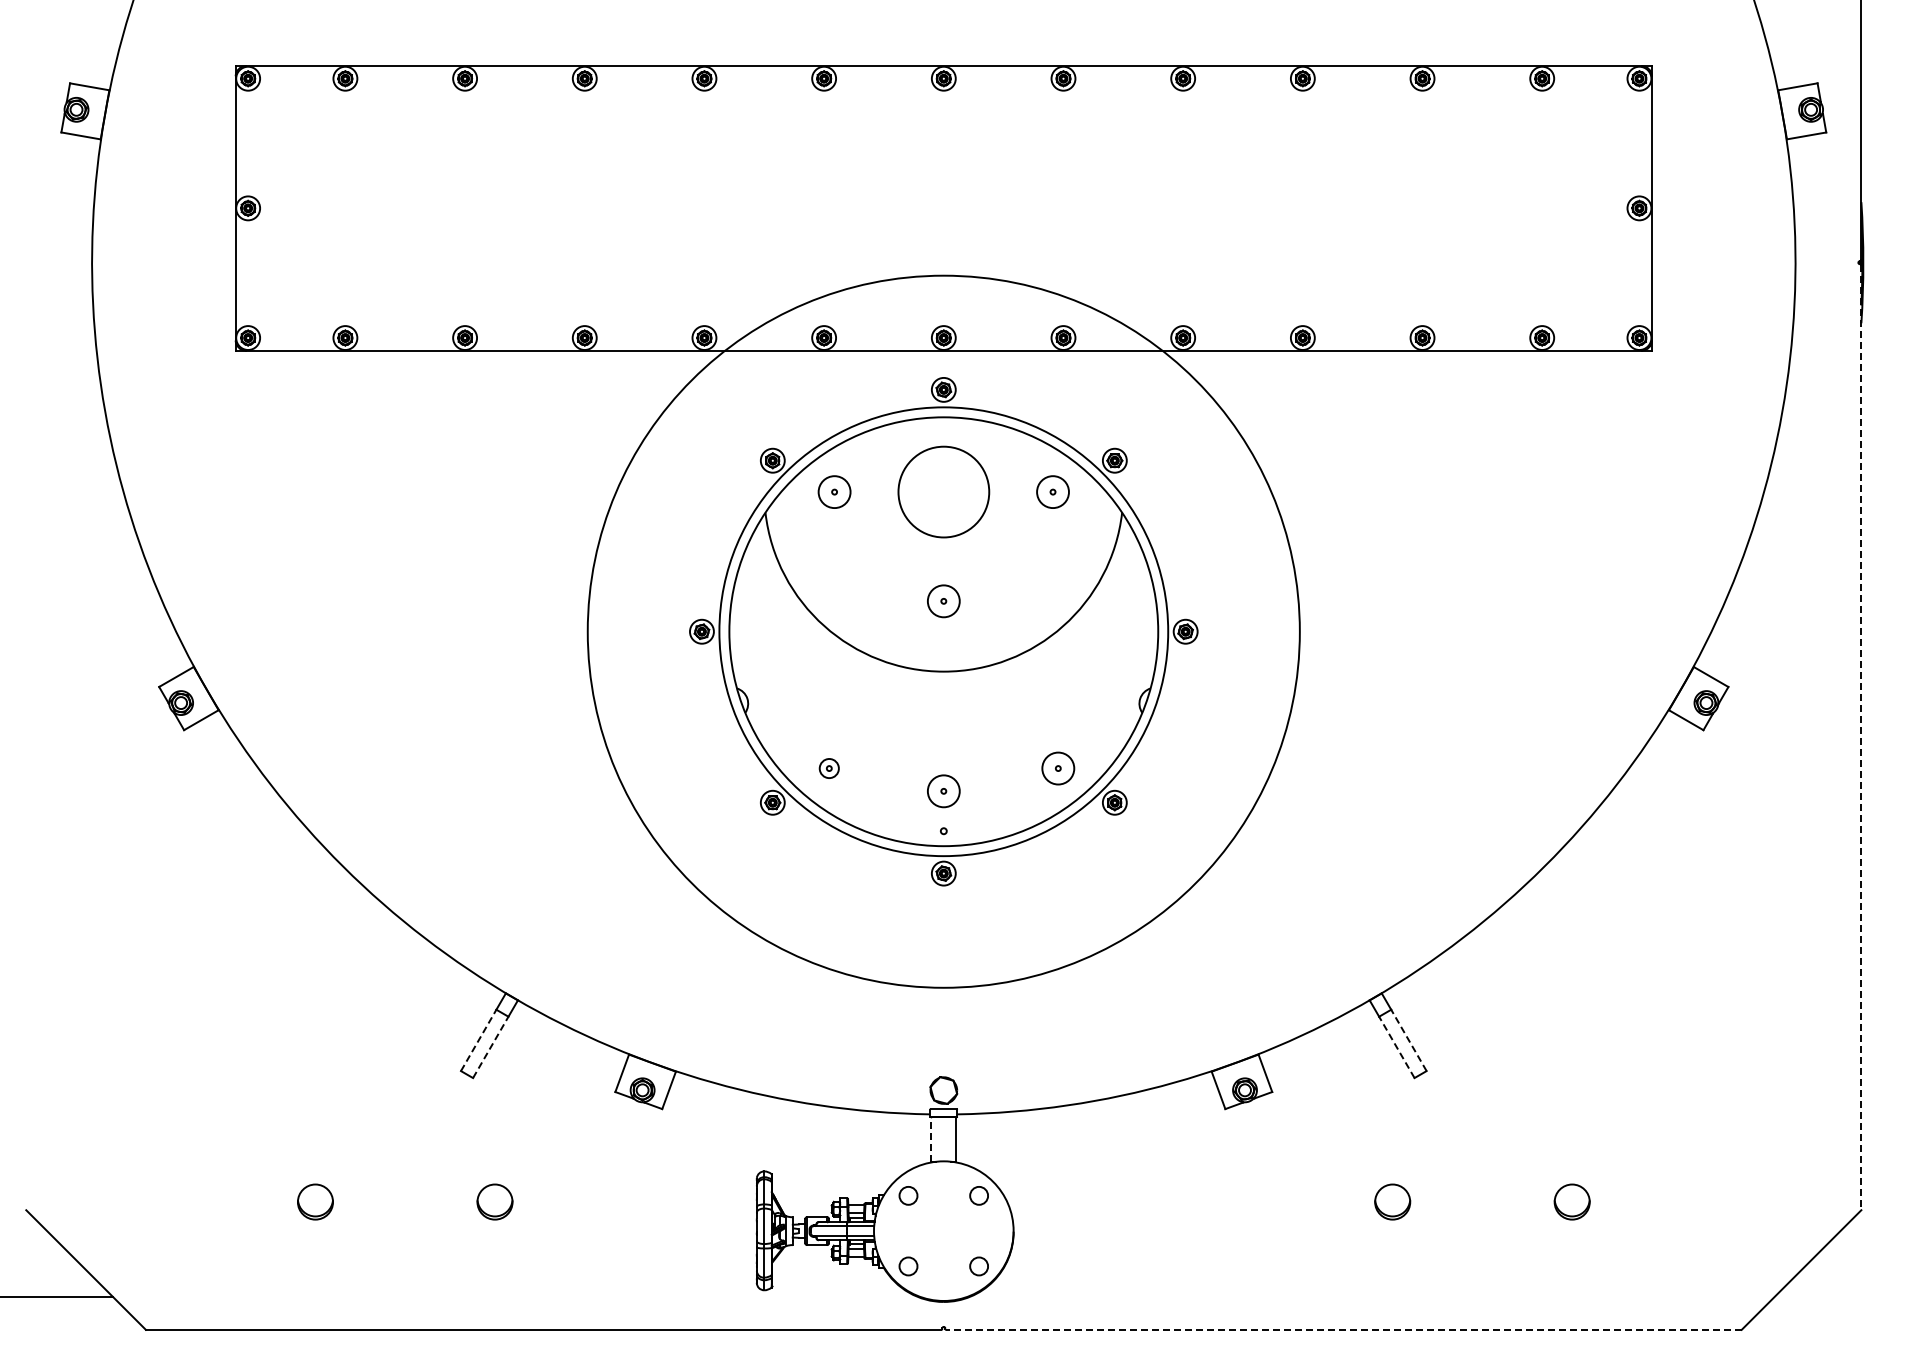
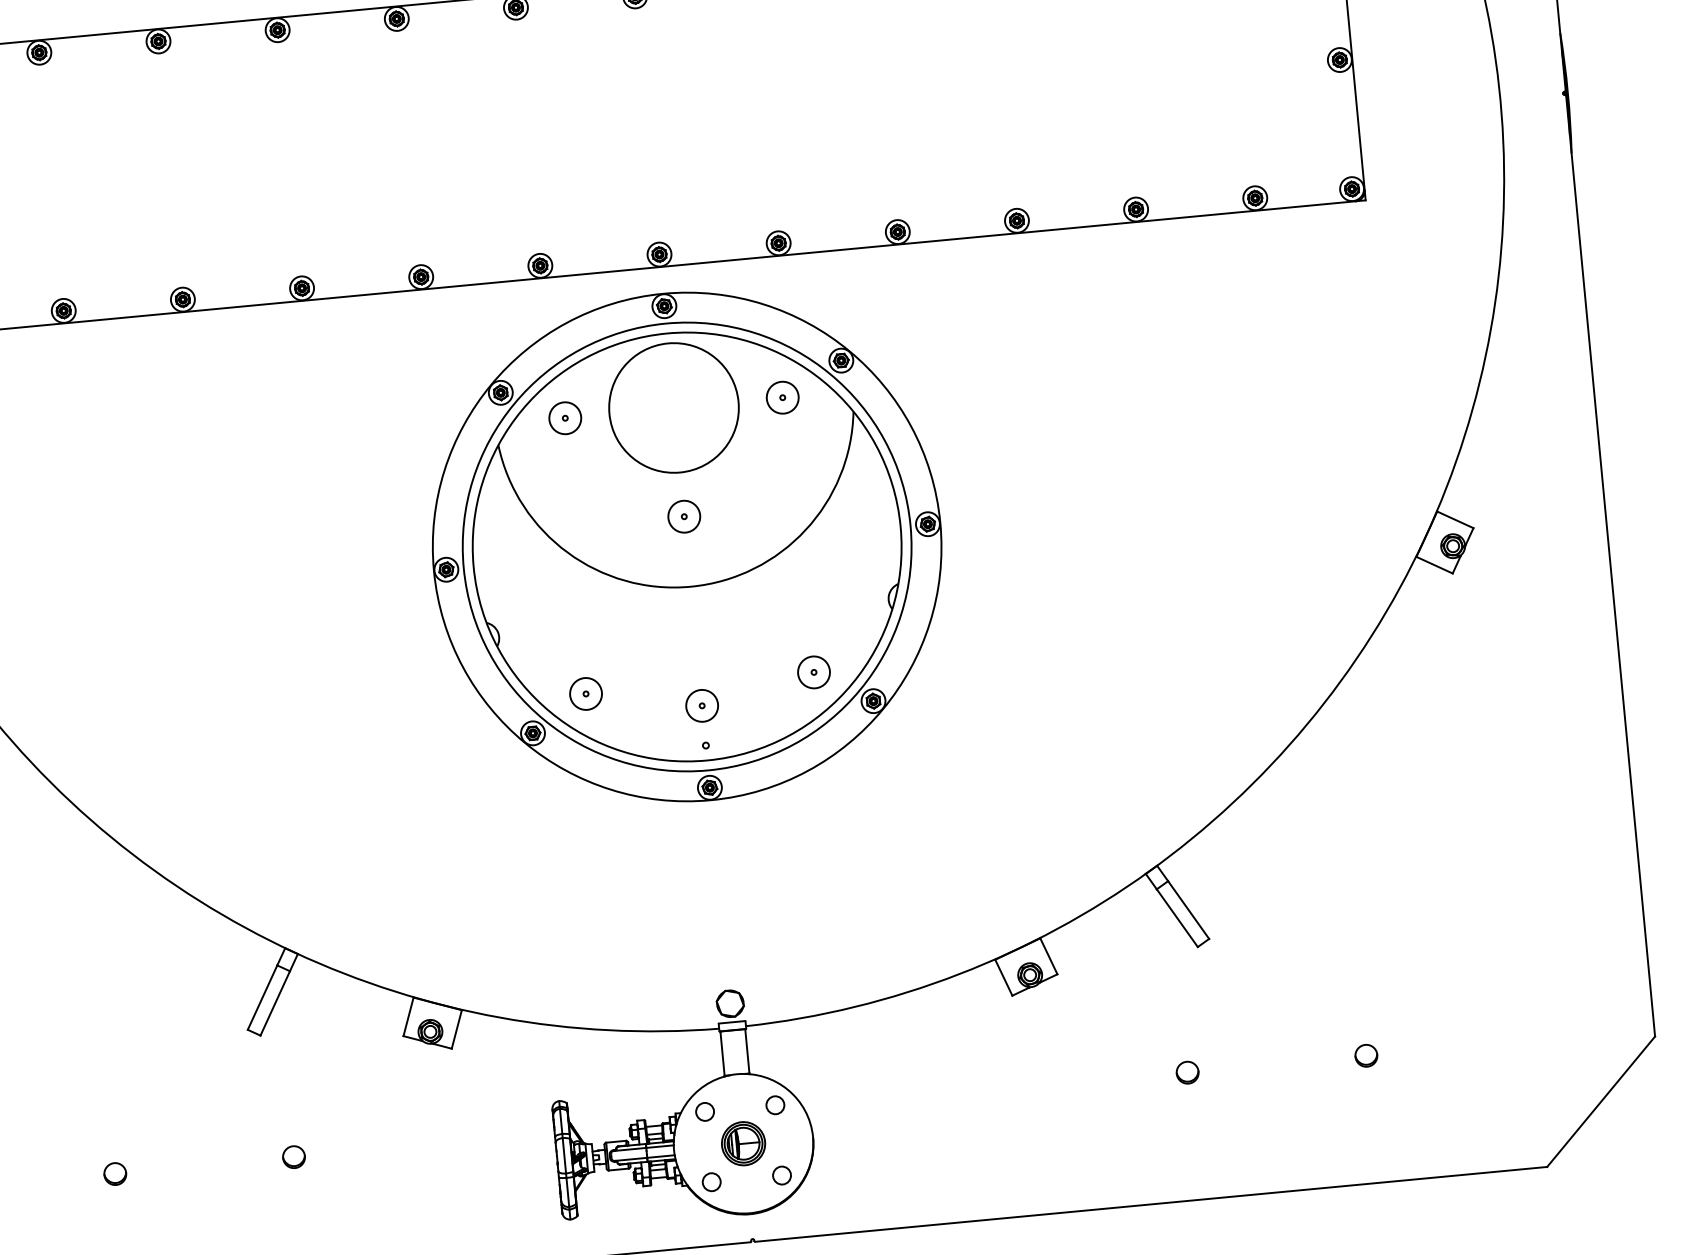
circle: (943, 491) -> (673, 407), size x1.43
circle: (943, 631) -> (686, 546), size x0.71
line: (1861, 738) -> (1610, 566), dashed -> solid
circle: (829, 768) -> (586, 693), size x1.67
line: (478, 1039) -> (262, 996), dashed -> solid
line: (1408, 1039) -> (1188, 909), dashed -> solid
line: (491, 1046) -> (275, 1002), dashed -> solid
line: (1396, 1046) -> (1176, 917), dashed -> solid
line: (931, 1139) -> (722, 1053), dashed -> solid
part: (315, 1202) -> (115, 1174), size x0.62
part: (494, 1202) -> (293, 1157), size x0.62
part: (1392, 1202) -> (1187, 1072), size x0.62
part: (1571, 1202) -> (1365, 1056), size x0.62
part: (943, 1230) -> (743, 1143), added
line: (1344, 1329) -> (1151, 1203), dashed -> solid

